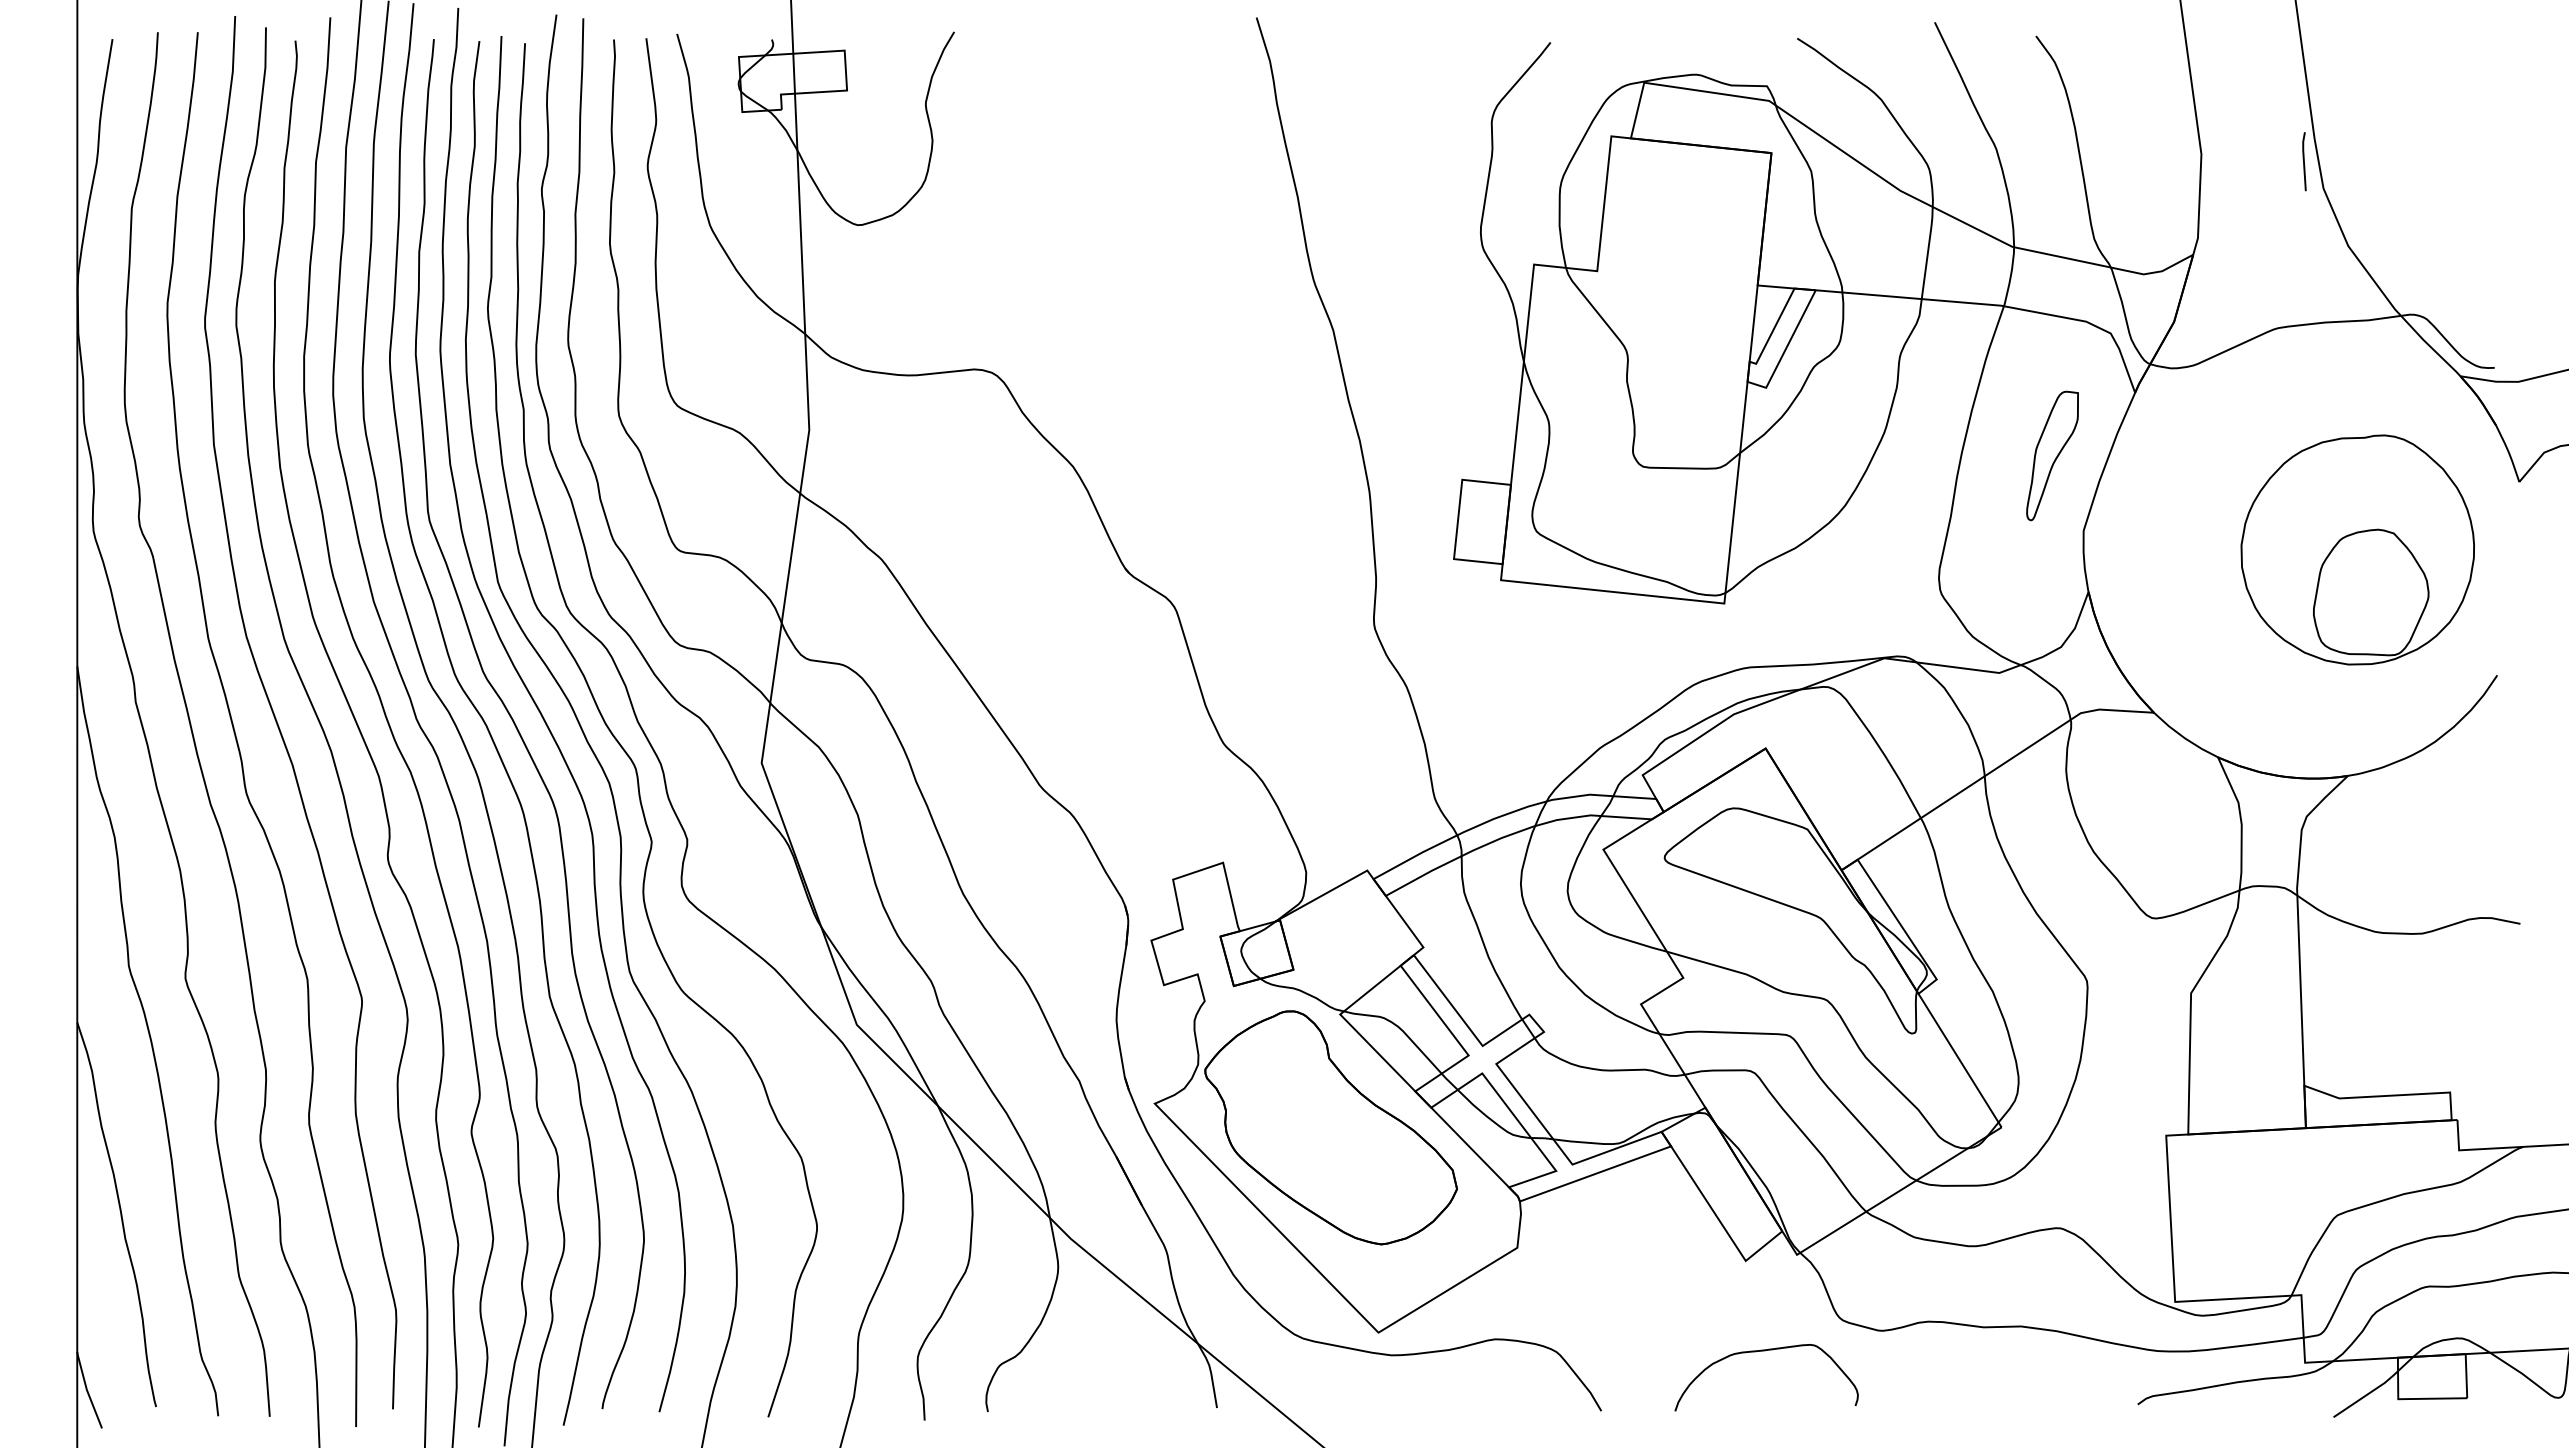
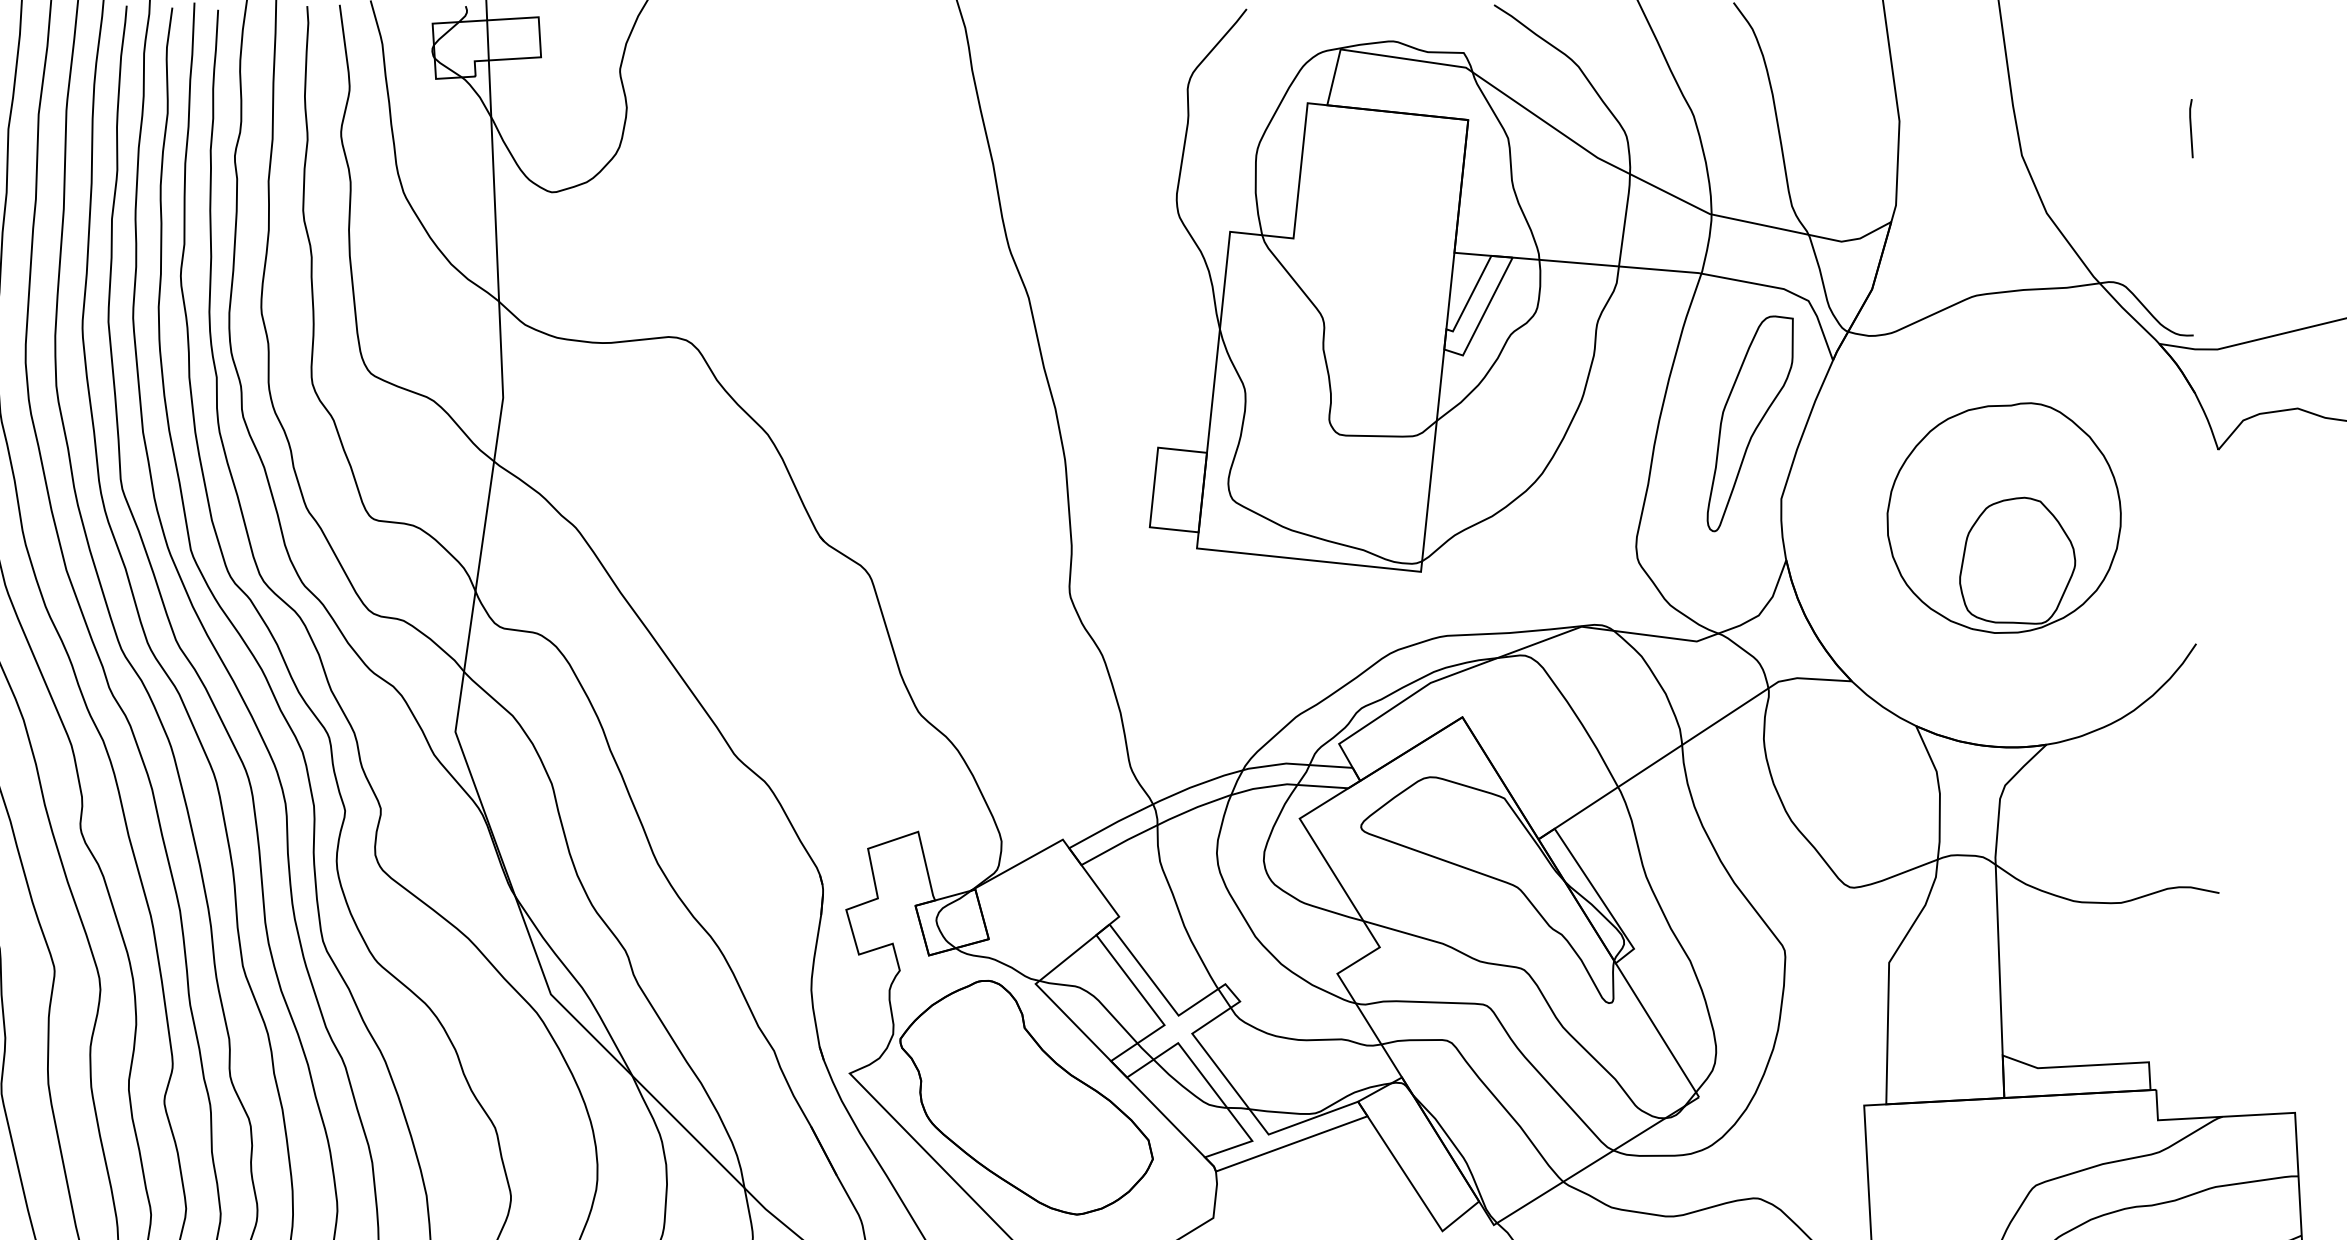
line: (2304, 161) -> (2191, 128), moved
part: (2052, 455) -> (1750, 423), size x1.67
part: (2357, 549) -> (2003, 517), moved

